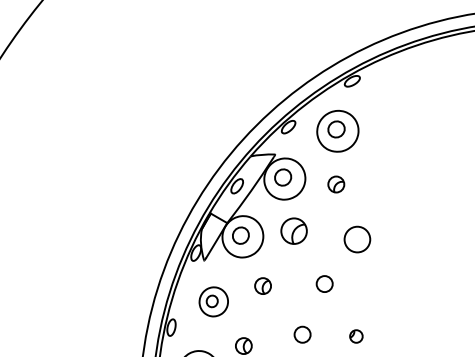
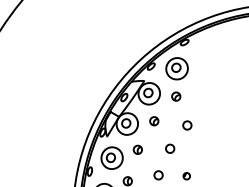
part: (294, 231) -> (154, 121), size x0.62
circle: (357, 239) -> (187, 125), size x0.62
part: (212, 300) -> (111, 157), size x1.43

